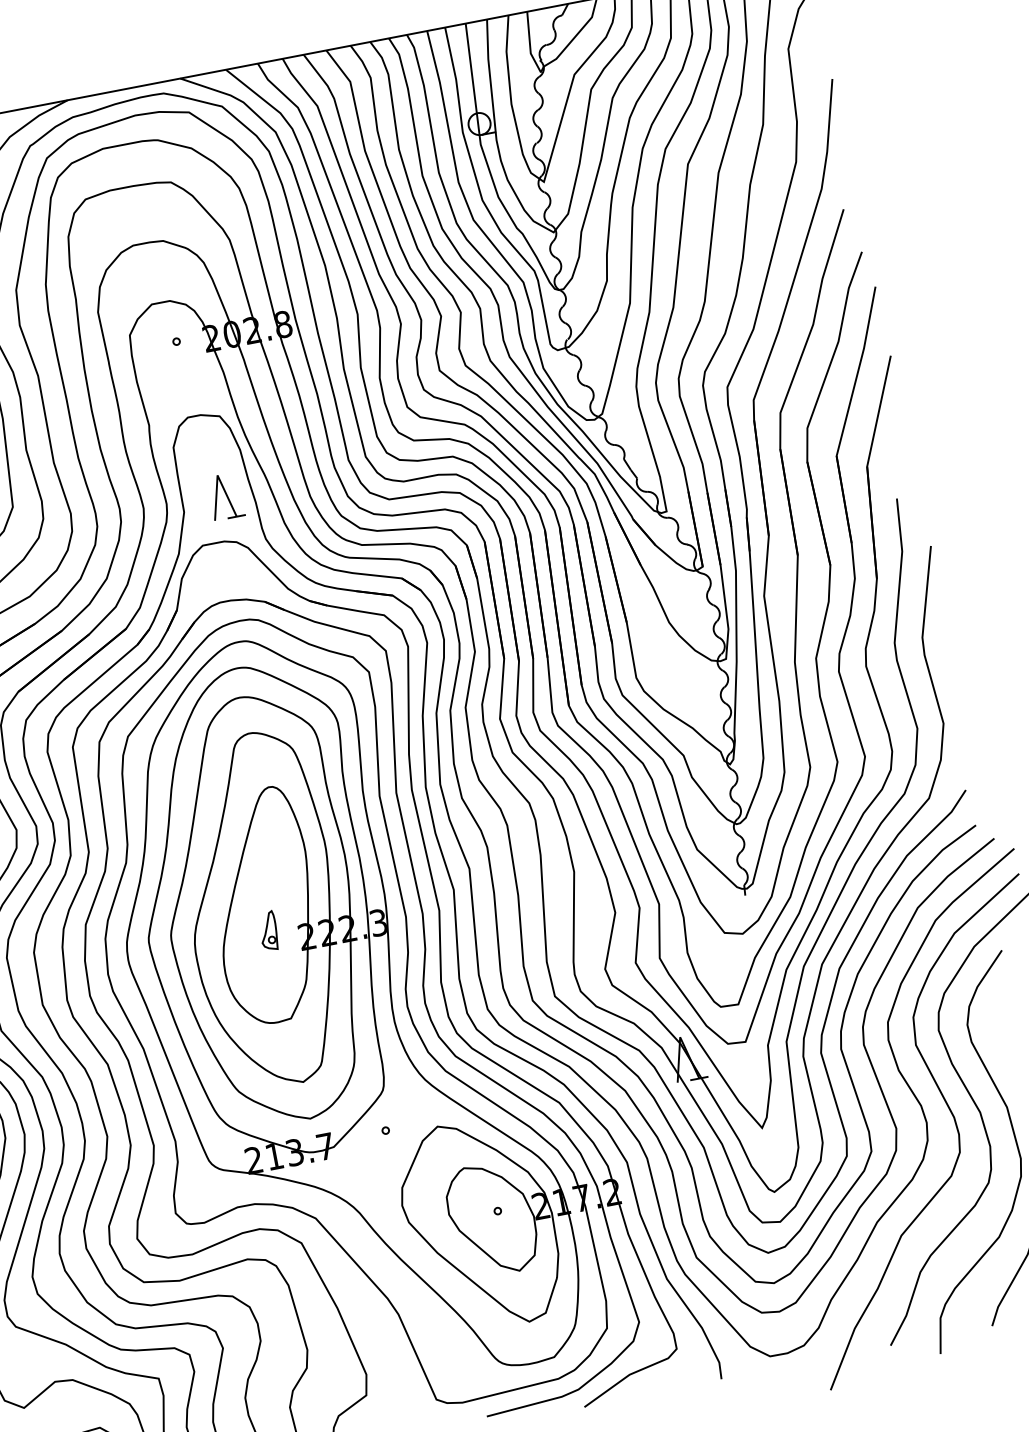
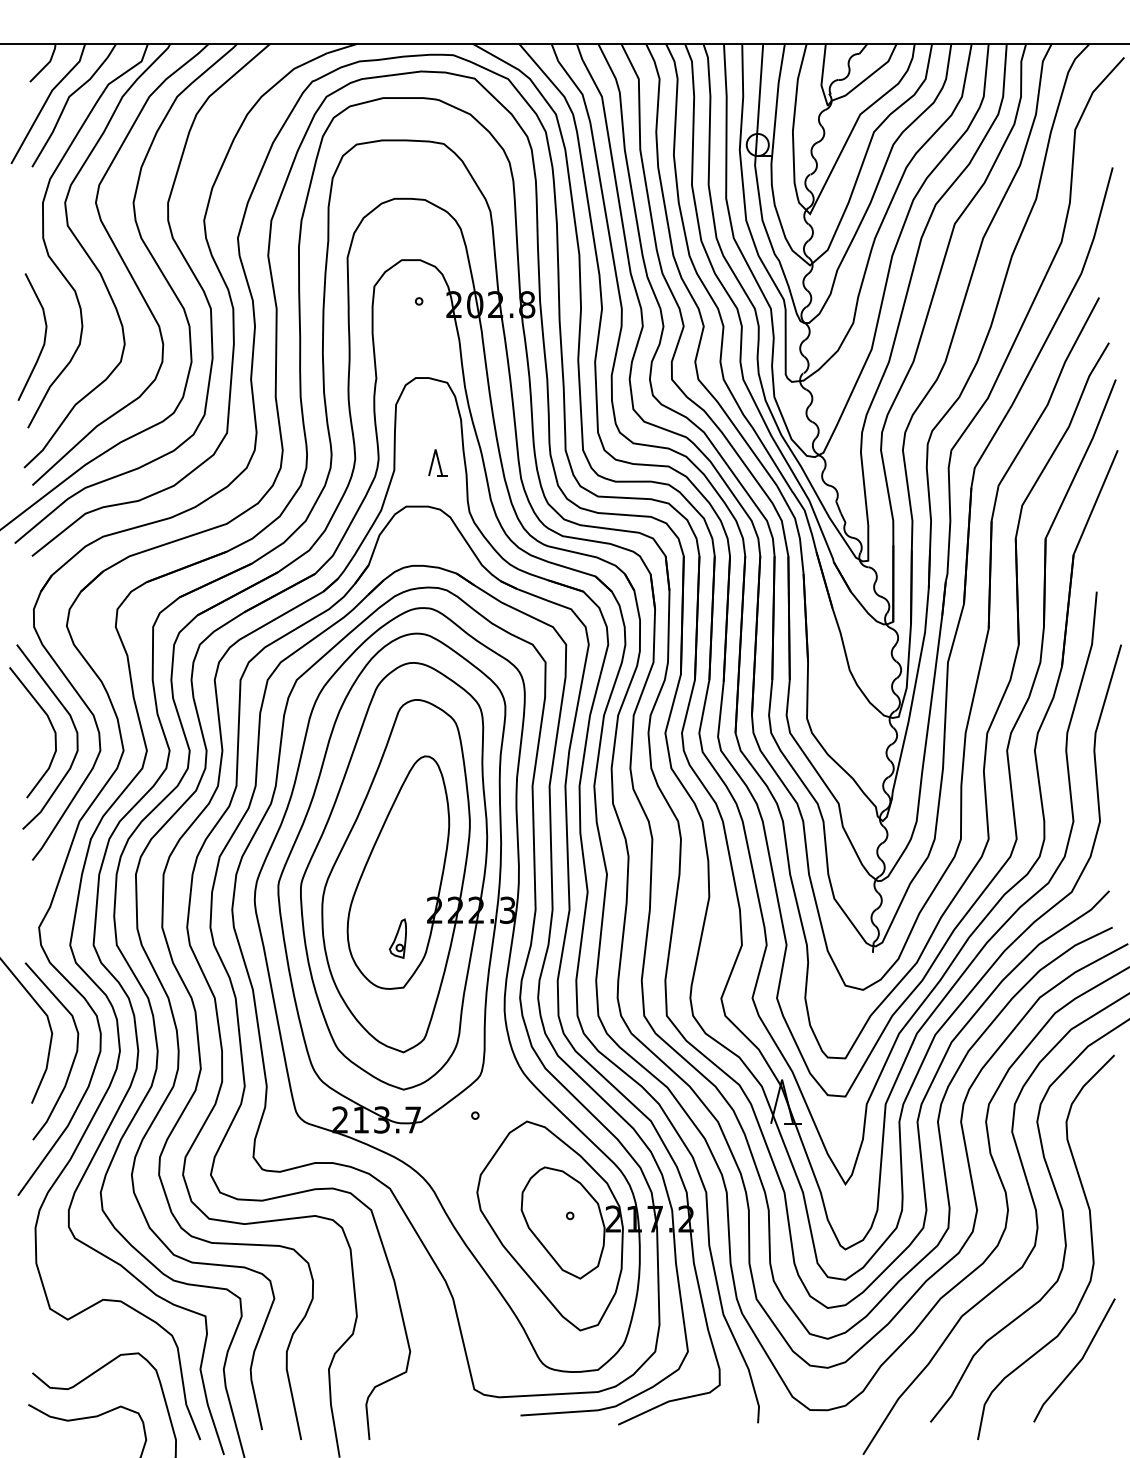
part: (225, 496) -> (437, 462), size x0.6
part: (268, 931) -> (397, 938), moved

